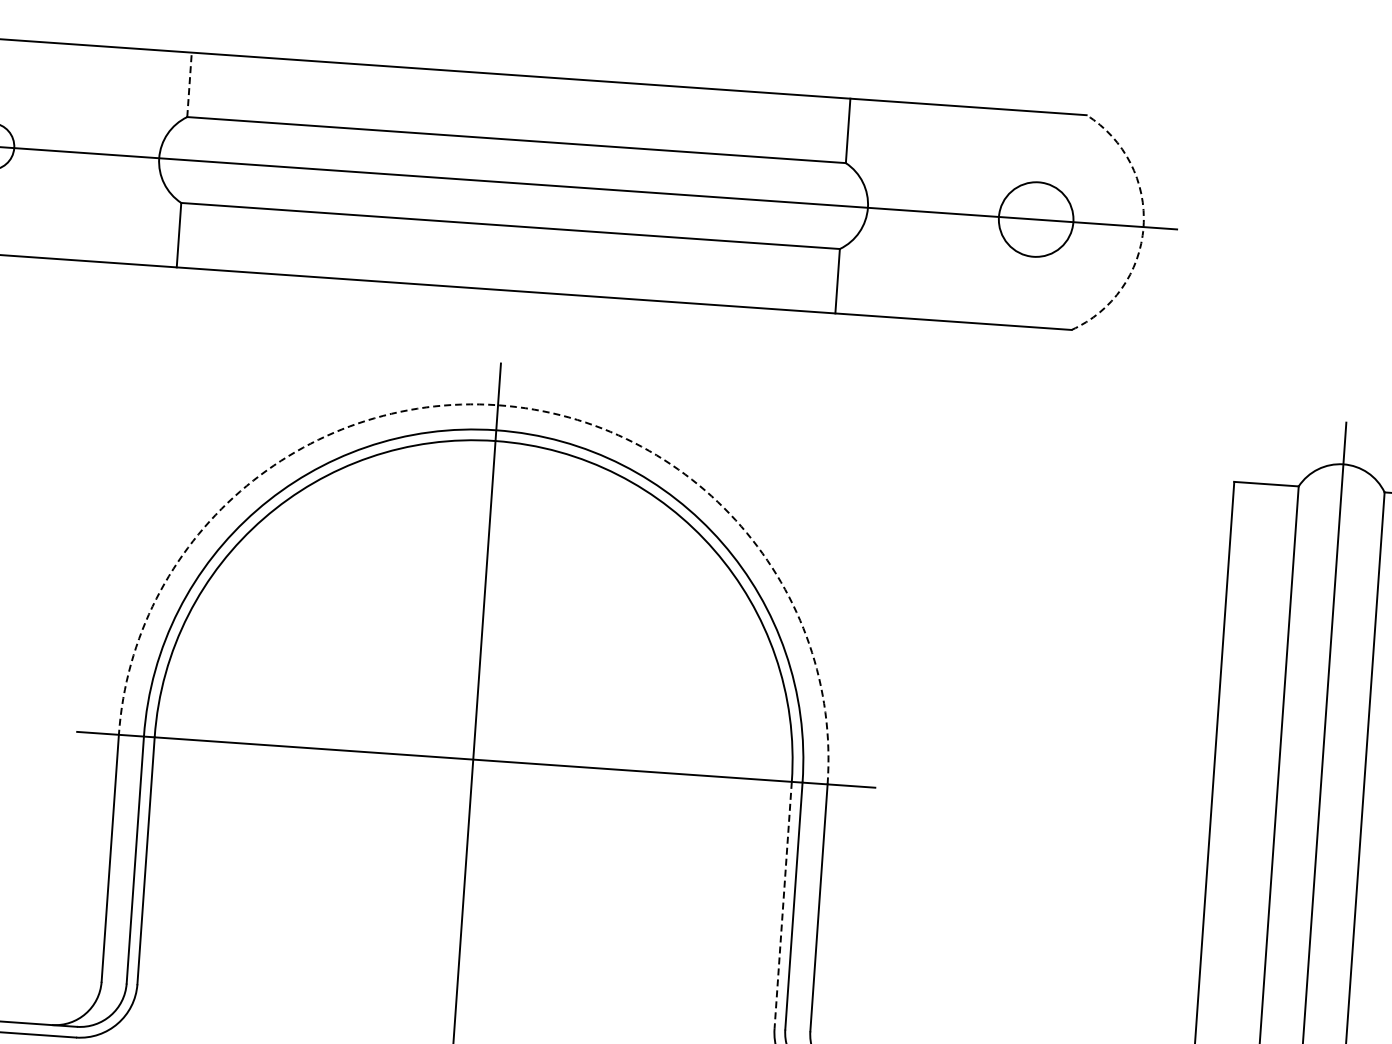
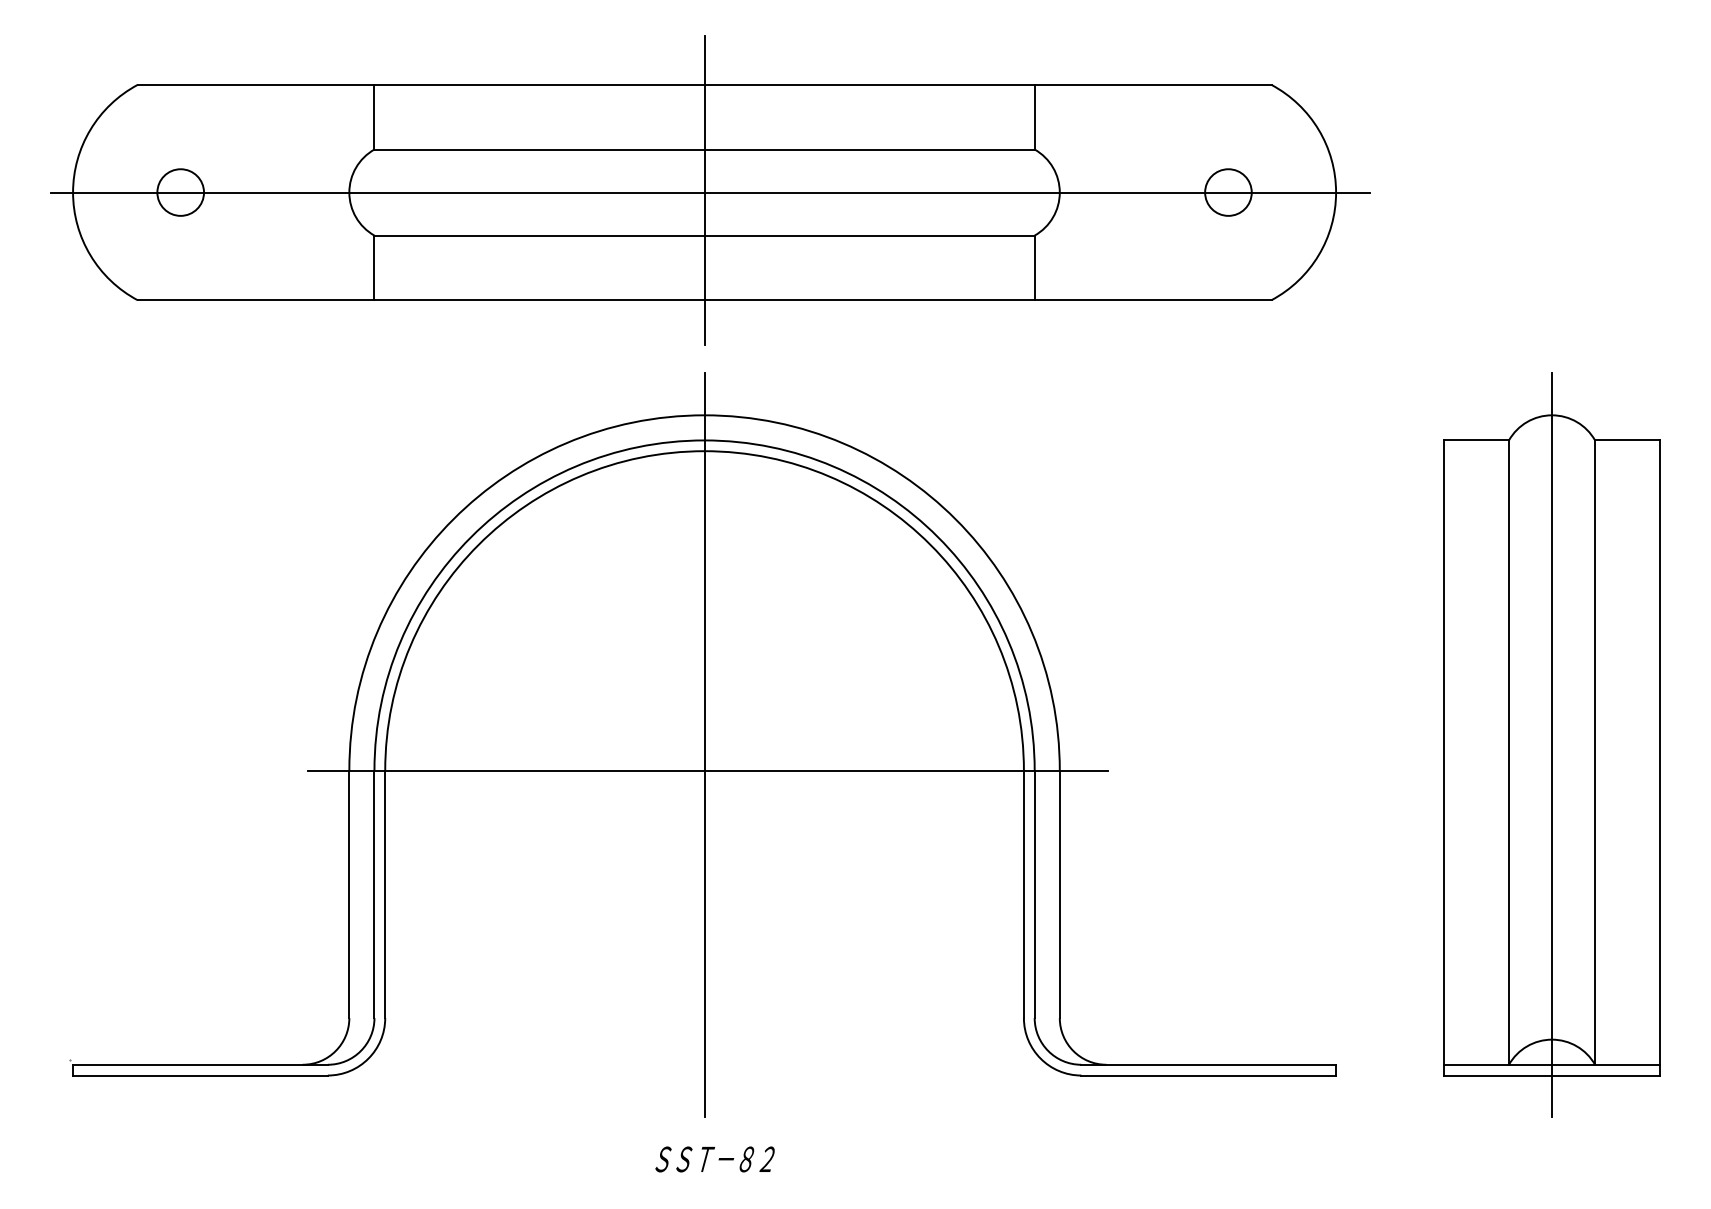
line: (189, 84) -> (374, 116), dashed -> solid
line: (513, 180) -> (704, 190), added
circle: (1036, 219) -> (1228, 192), size x0.62
arc: (1143, 227) -> (1336, 192), dashed -> solid
arc: (497, 405) -> (704, 415), dashed -> solid
line: (782, 905) -> (1023, 894), dashed -> solid

